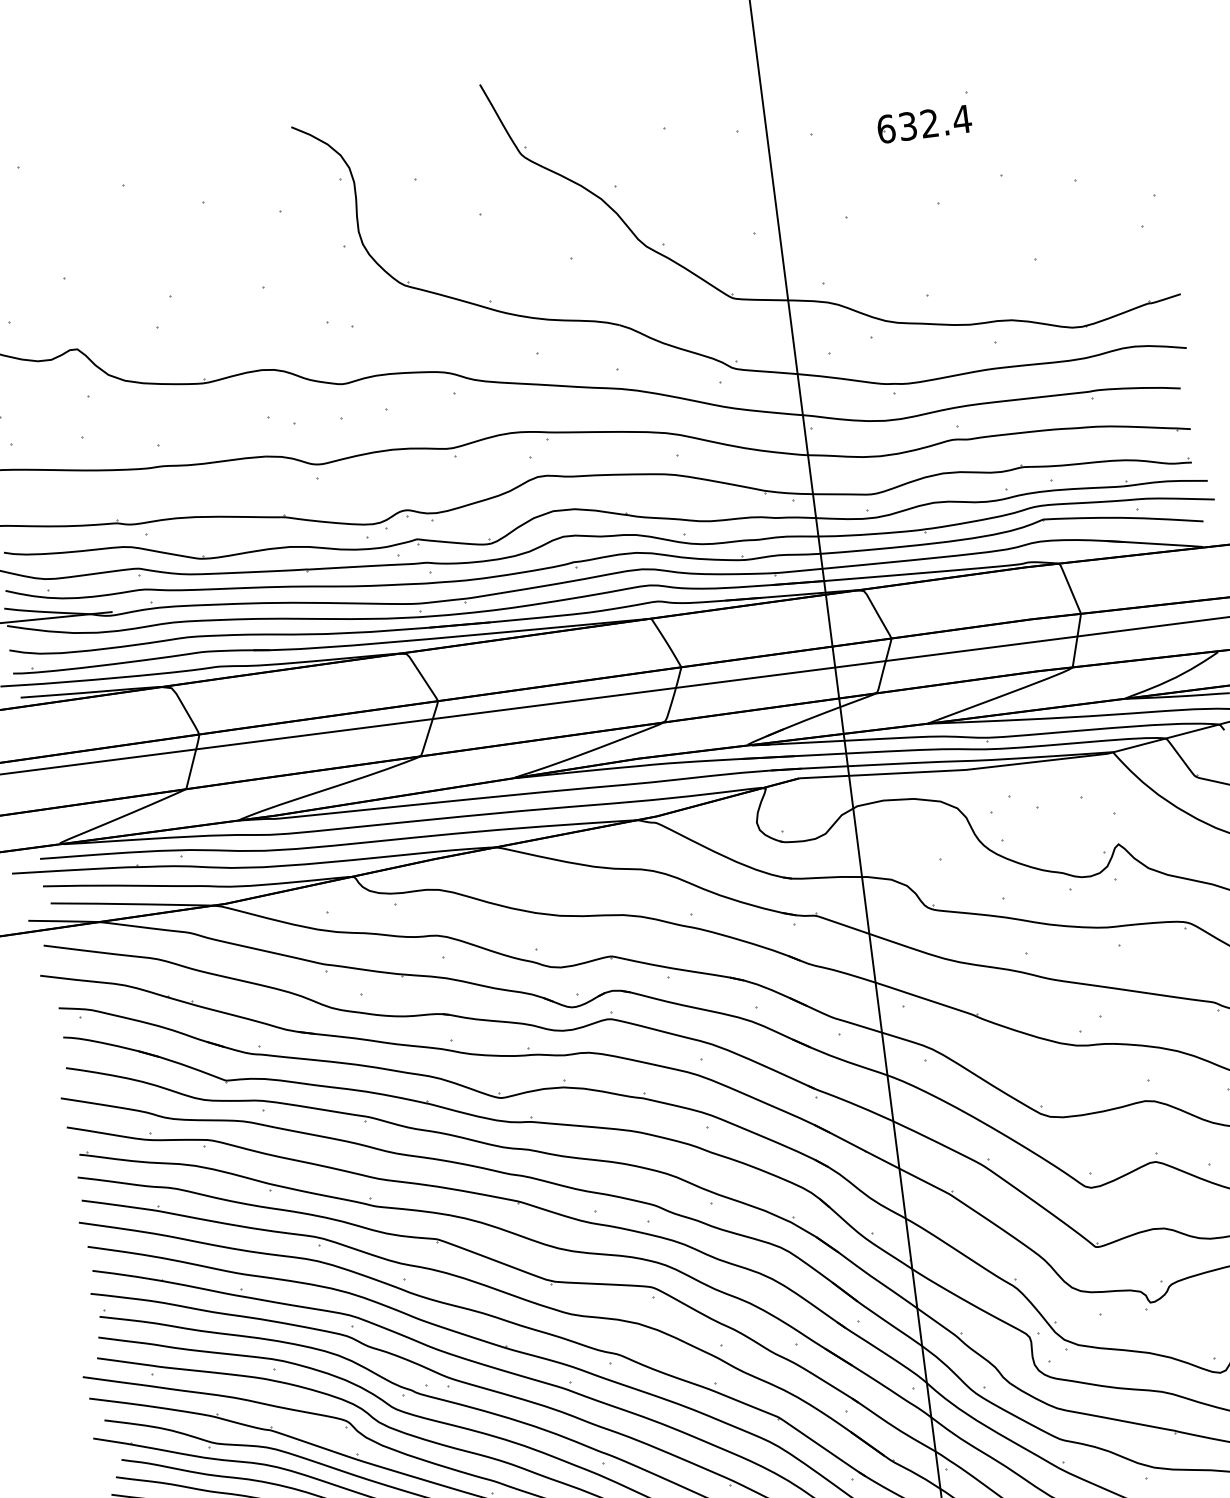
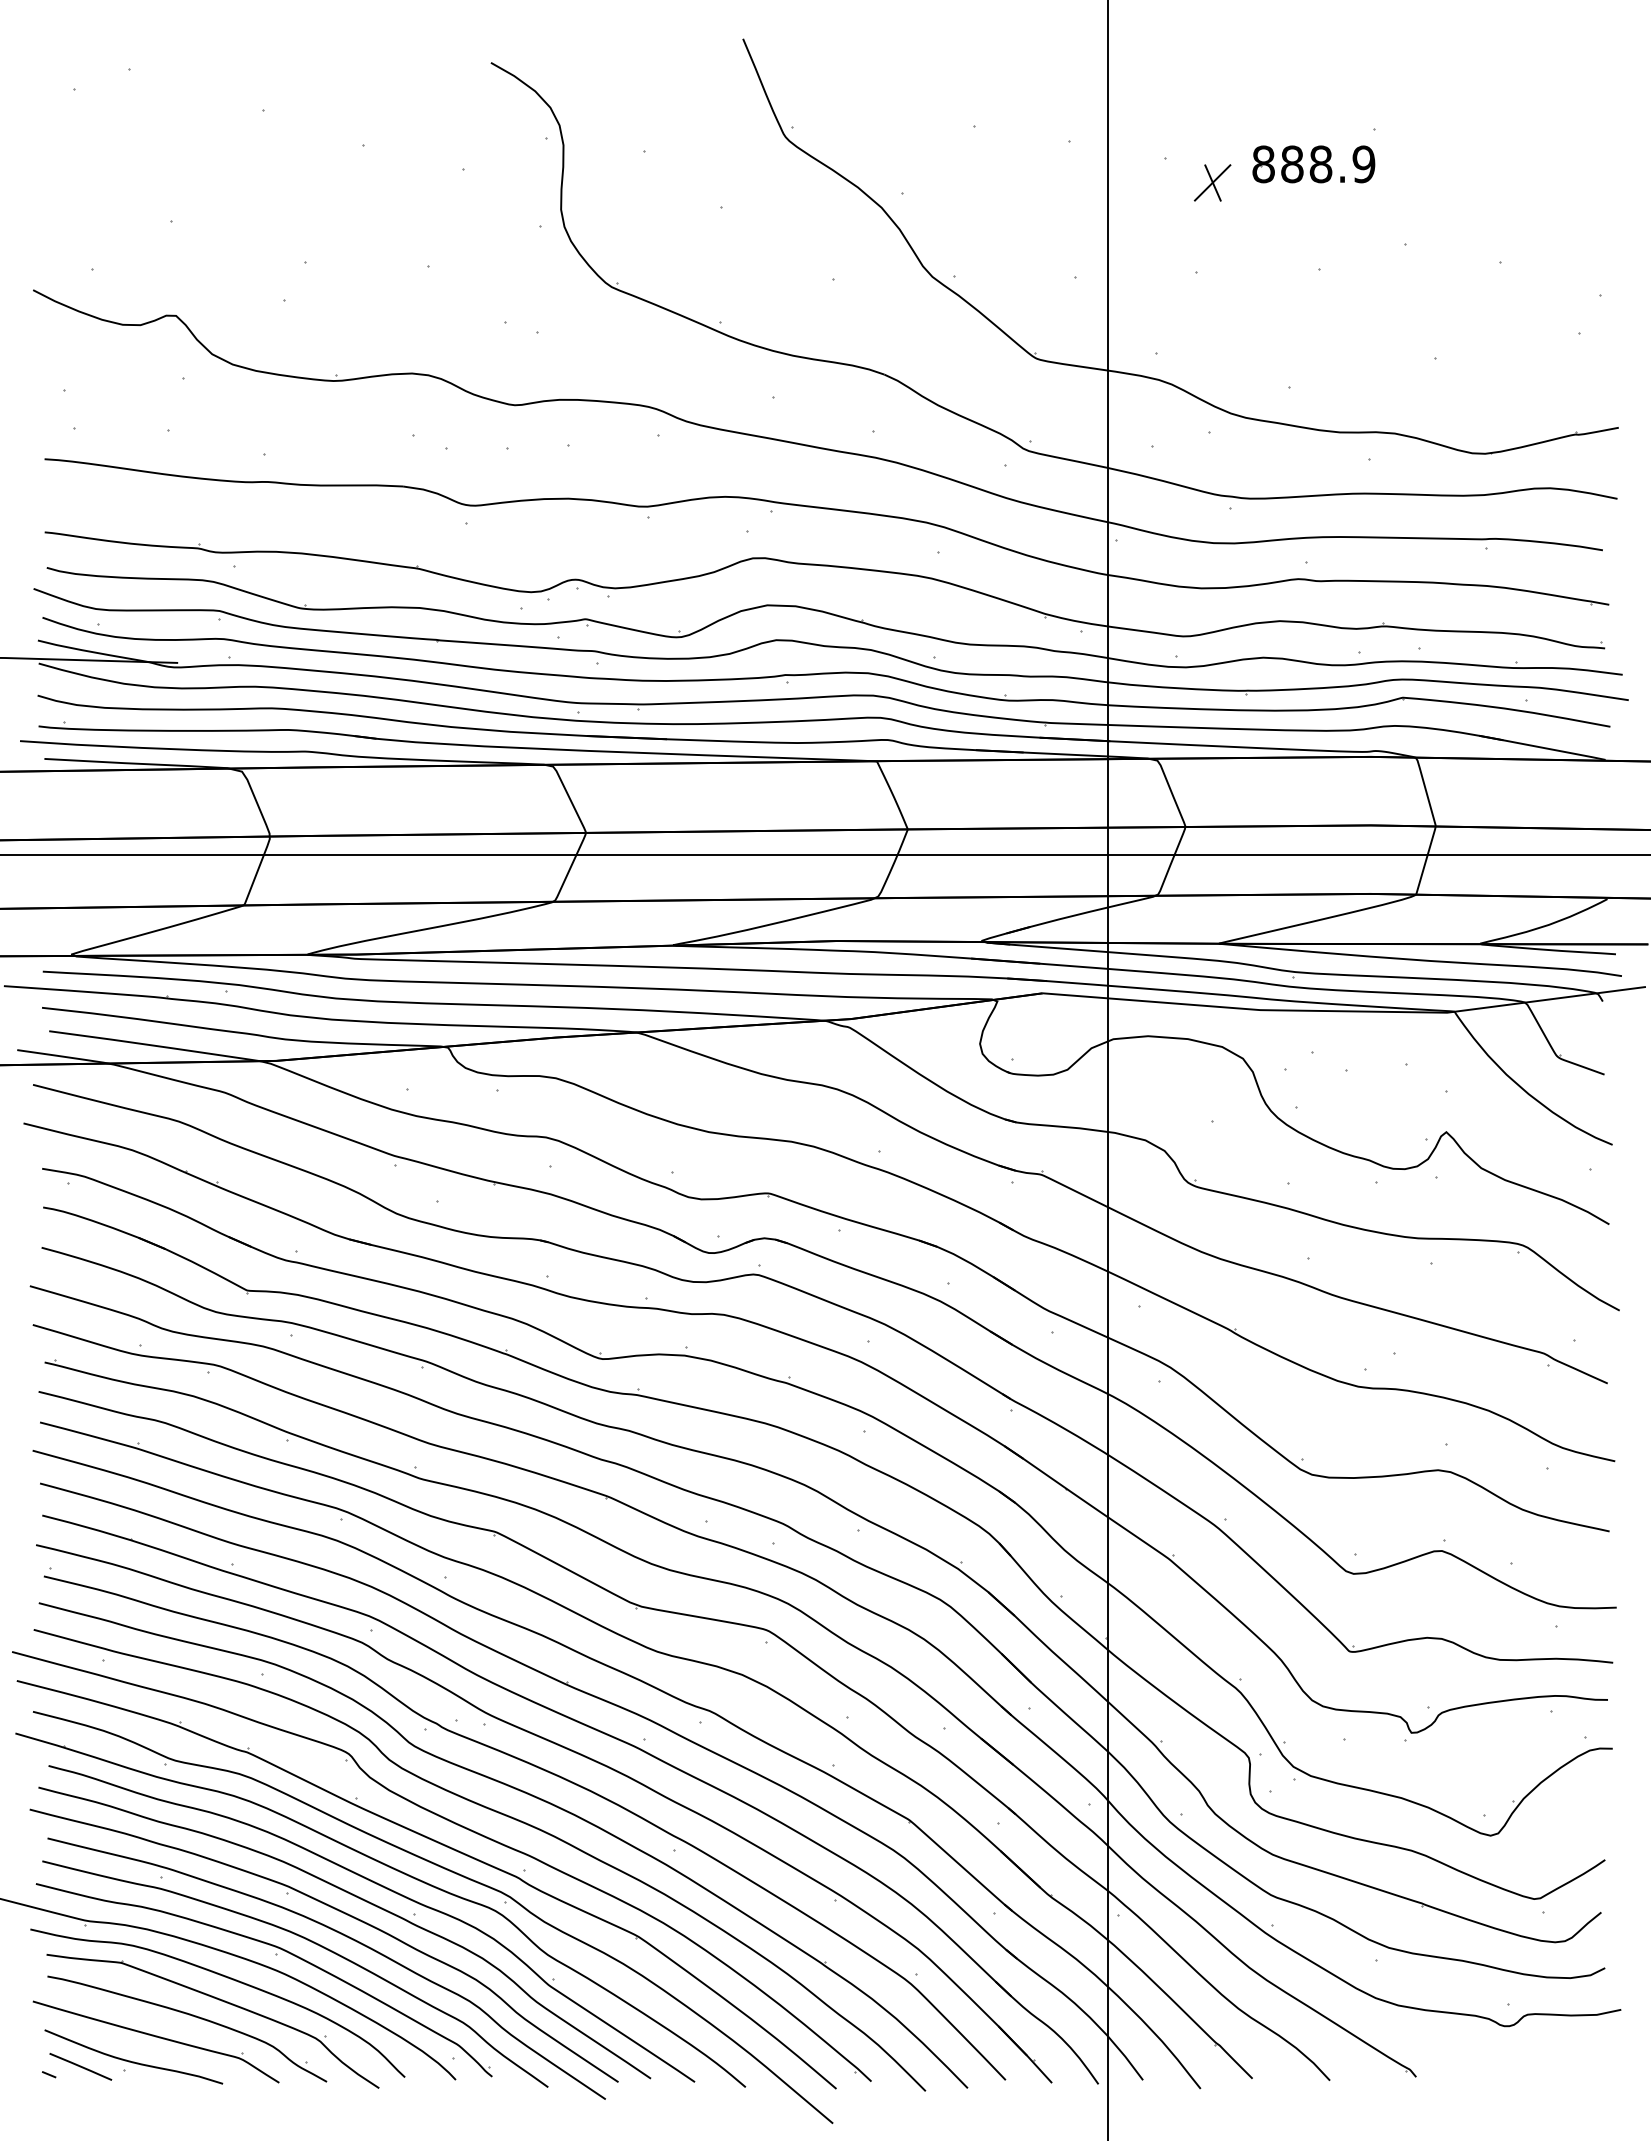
text: (924, 124) -> (1313, 164), 632.4 -> 888.9
part: (849, 147) -> (1212, 182), added

